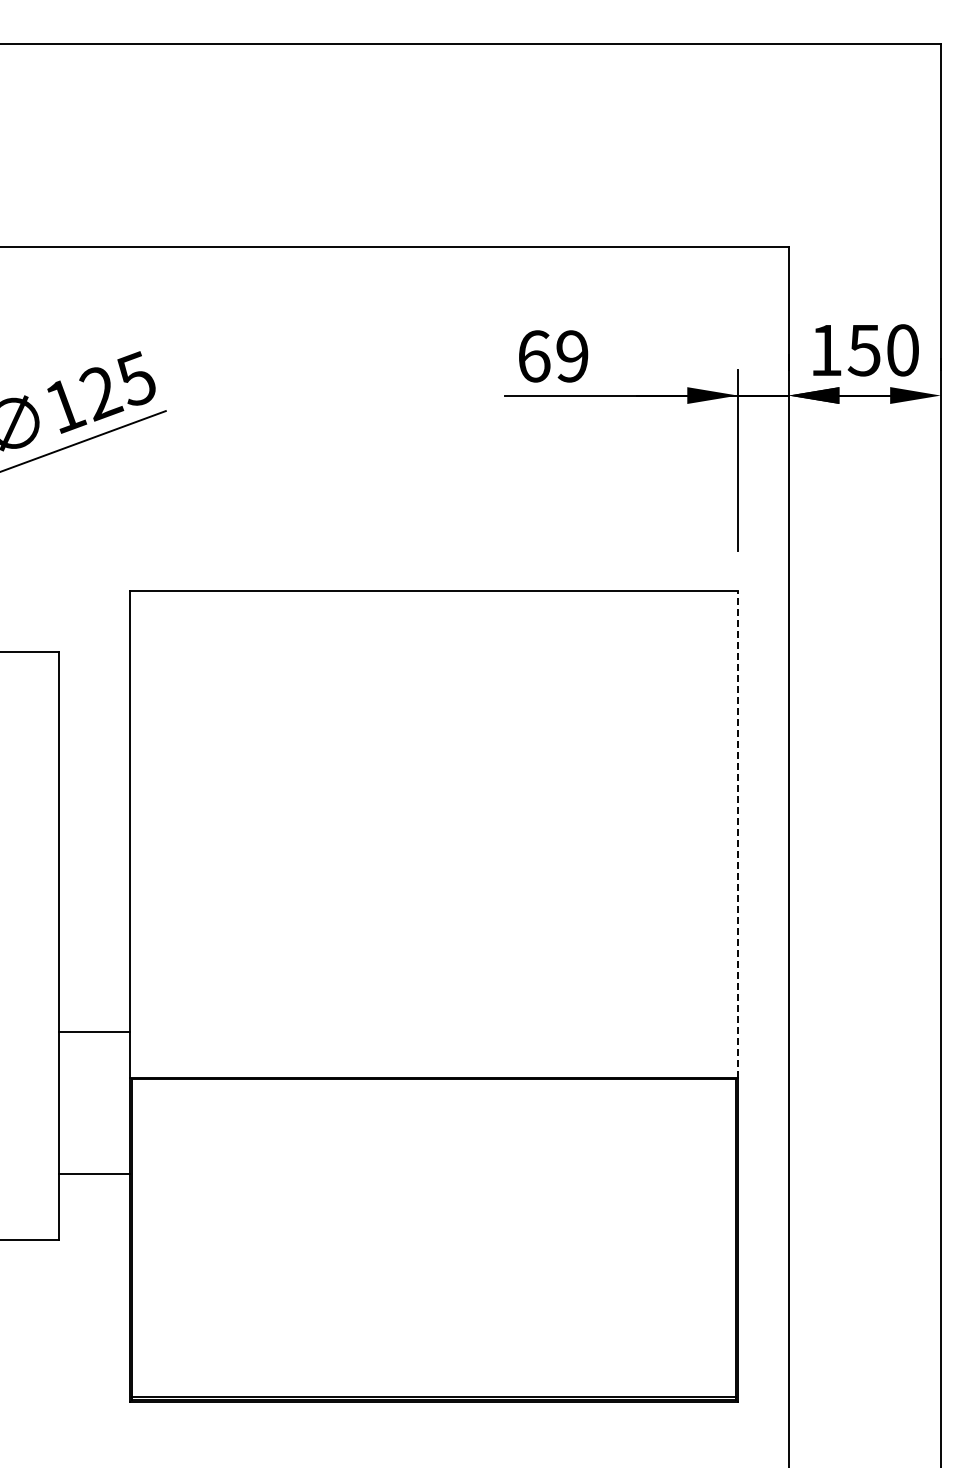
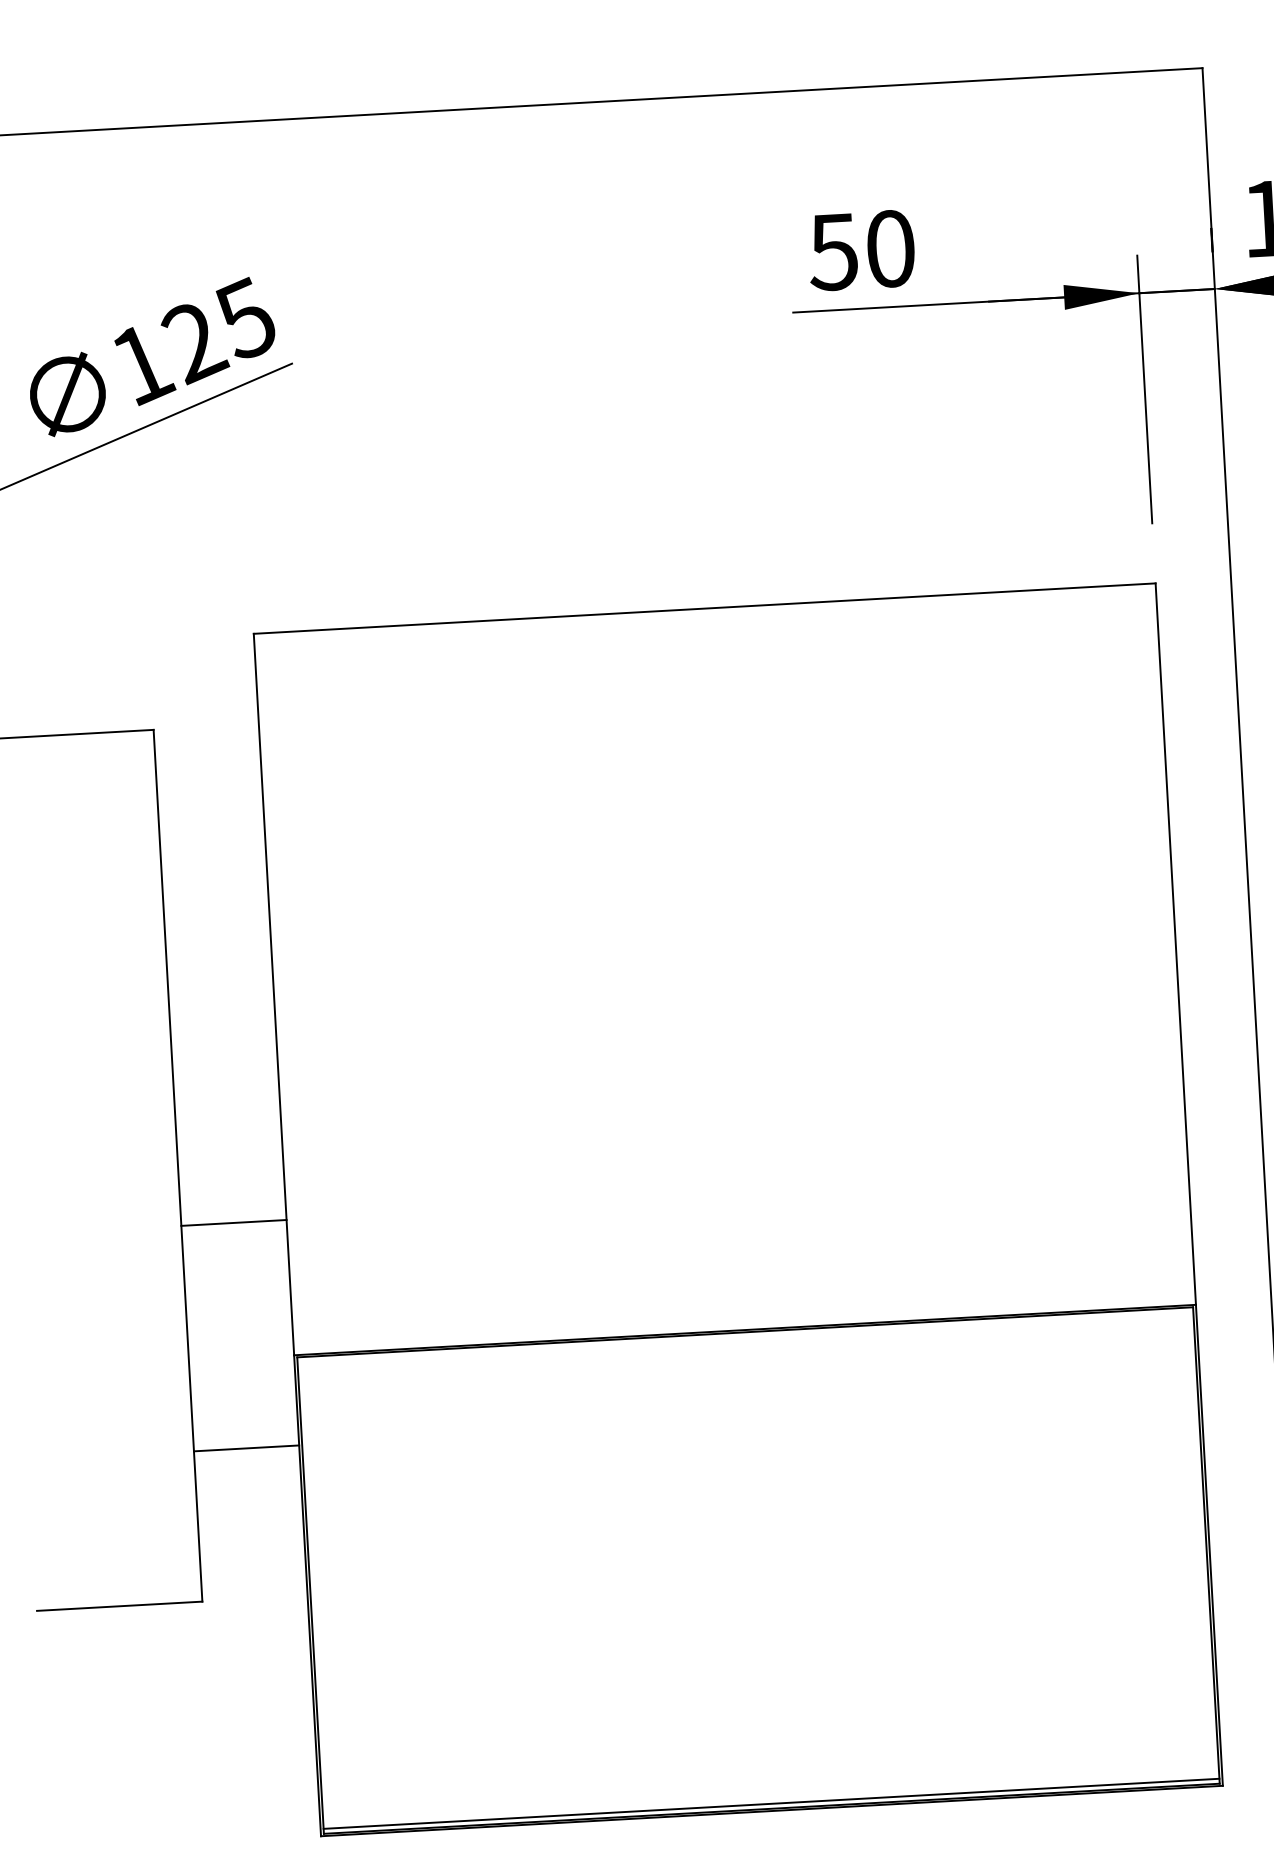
text: (552, 356) -> (861, 250), 69 -> 50
line: (737, 833) -> (1175, 942), dashed -> solid
line: (94, 1032) -> (233, 1223), moved
line: (94, 1174) -> (246, 1448), moved

